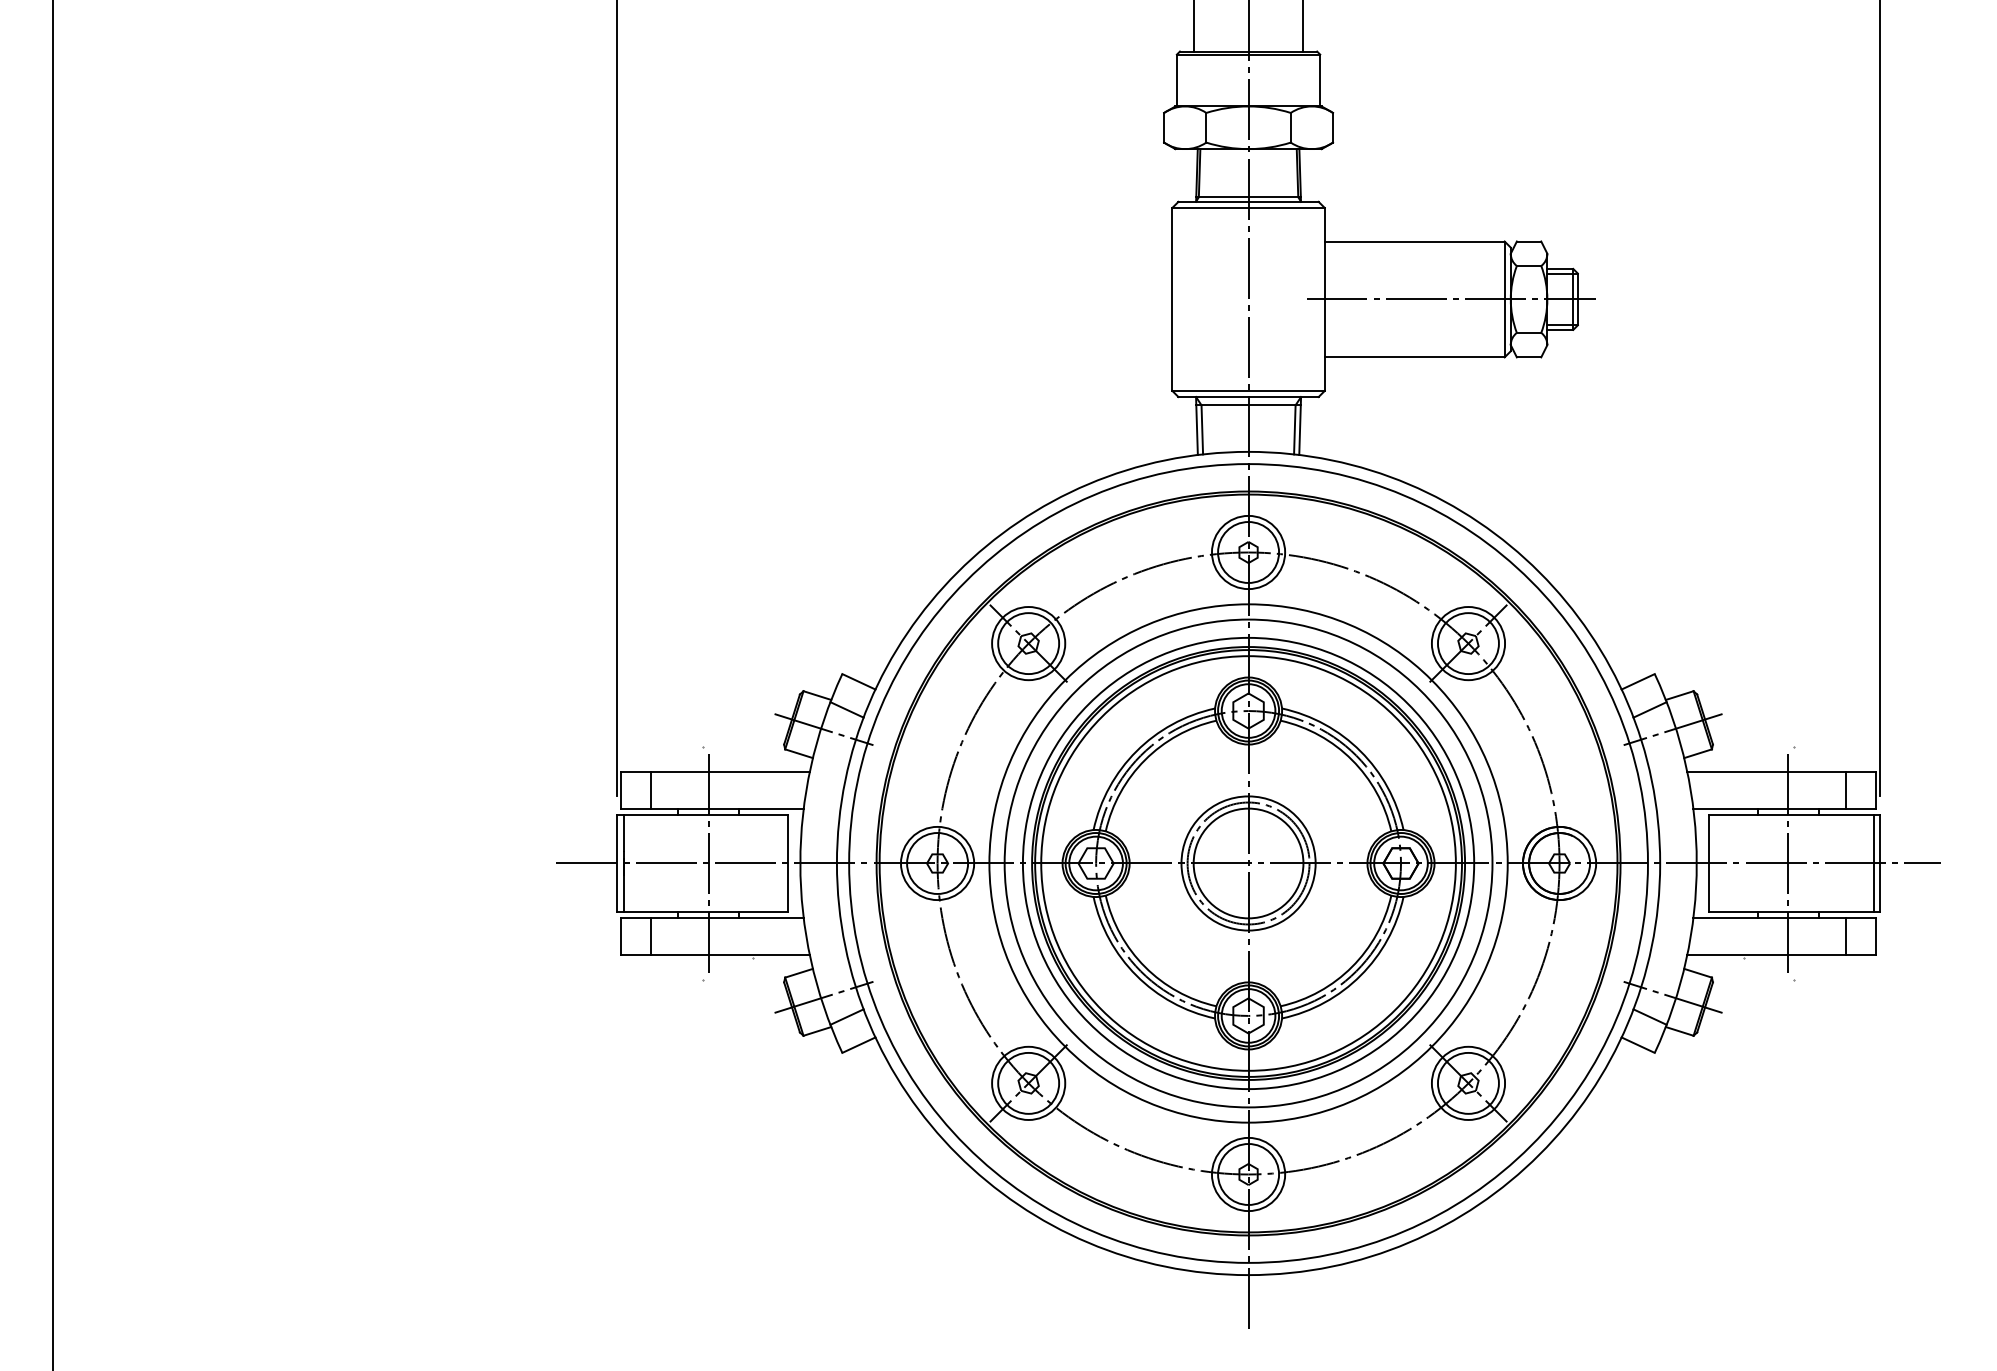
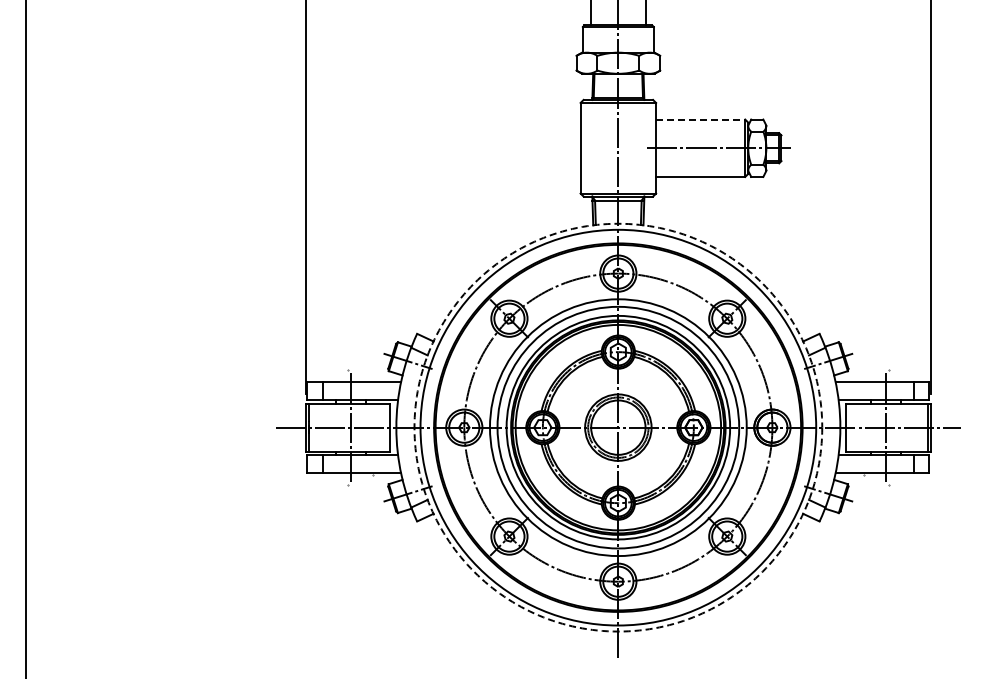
line: (1414, 241) -> (700, 119), solid -> dashed
circle: (1248, 863) -> (618, 427), solid -> dashed

